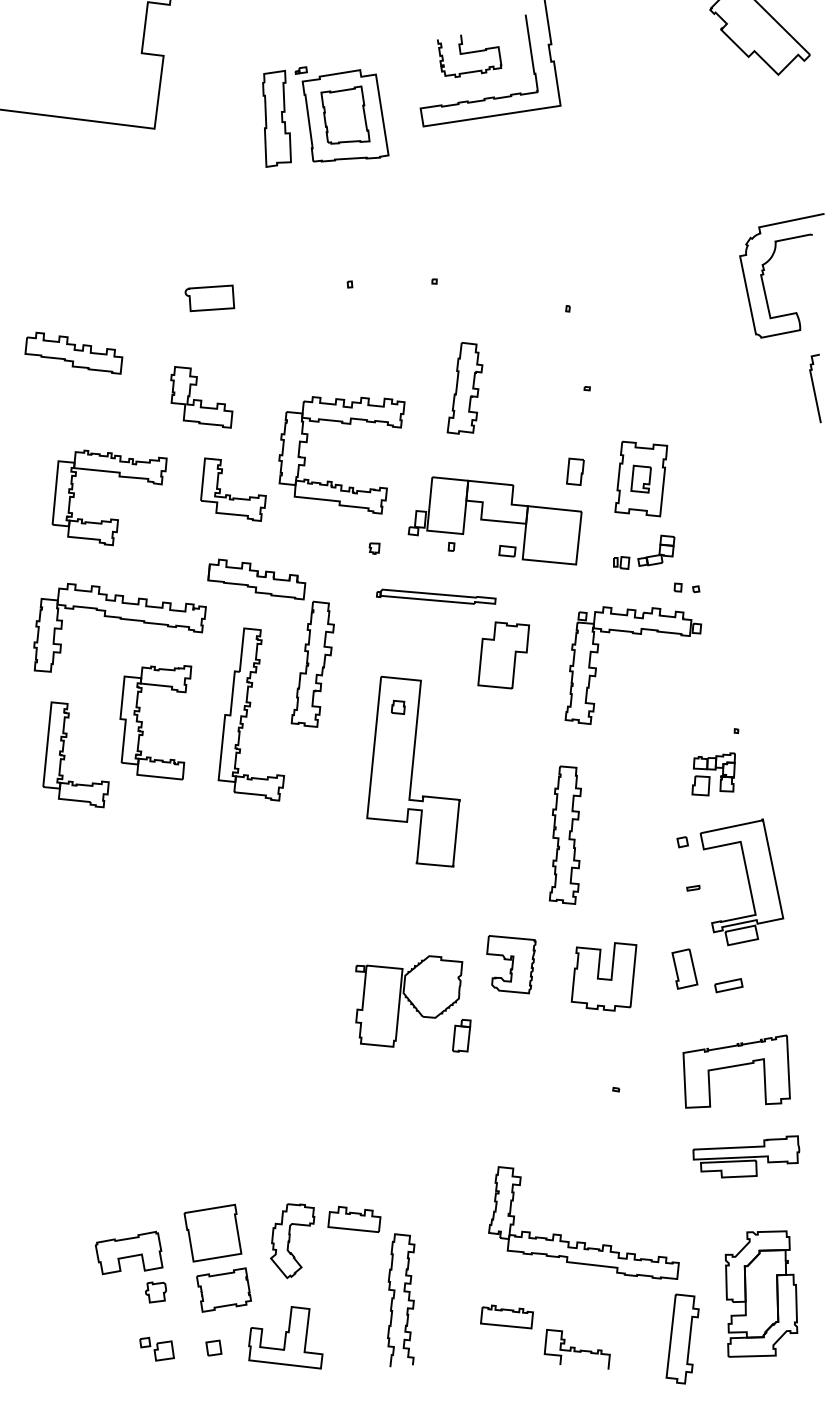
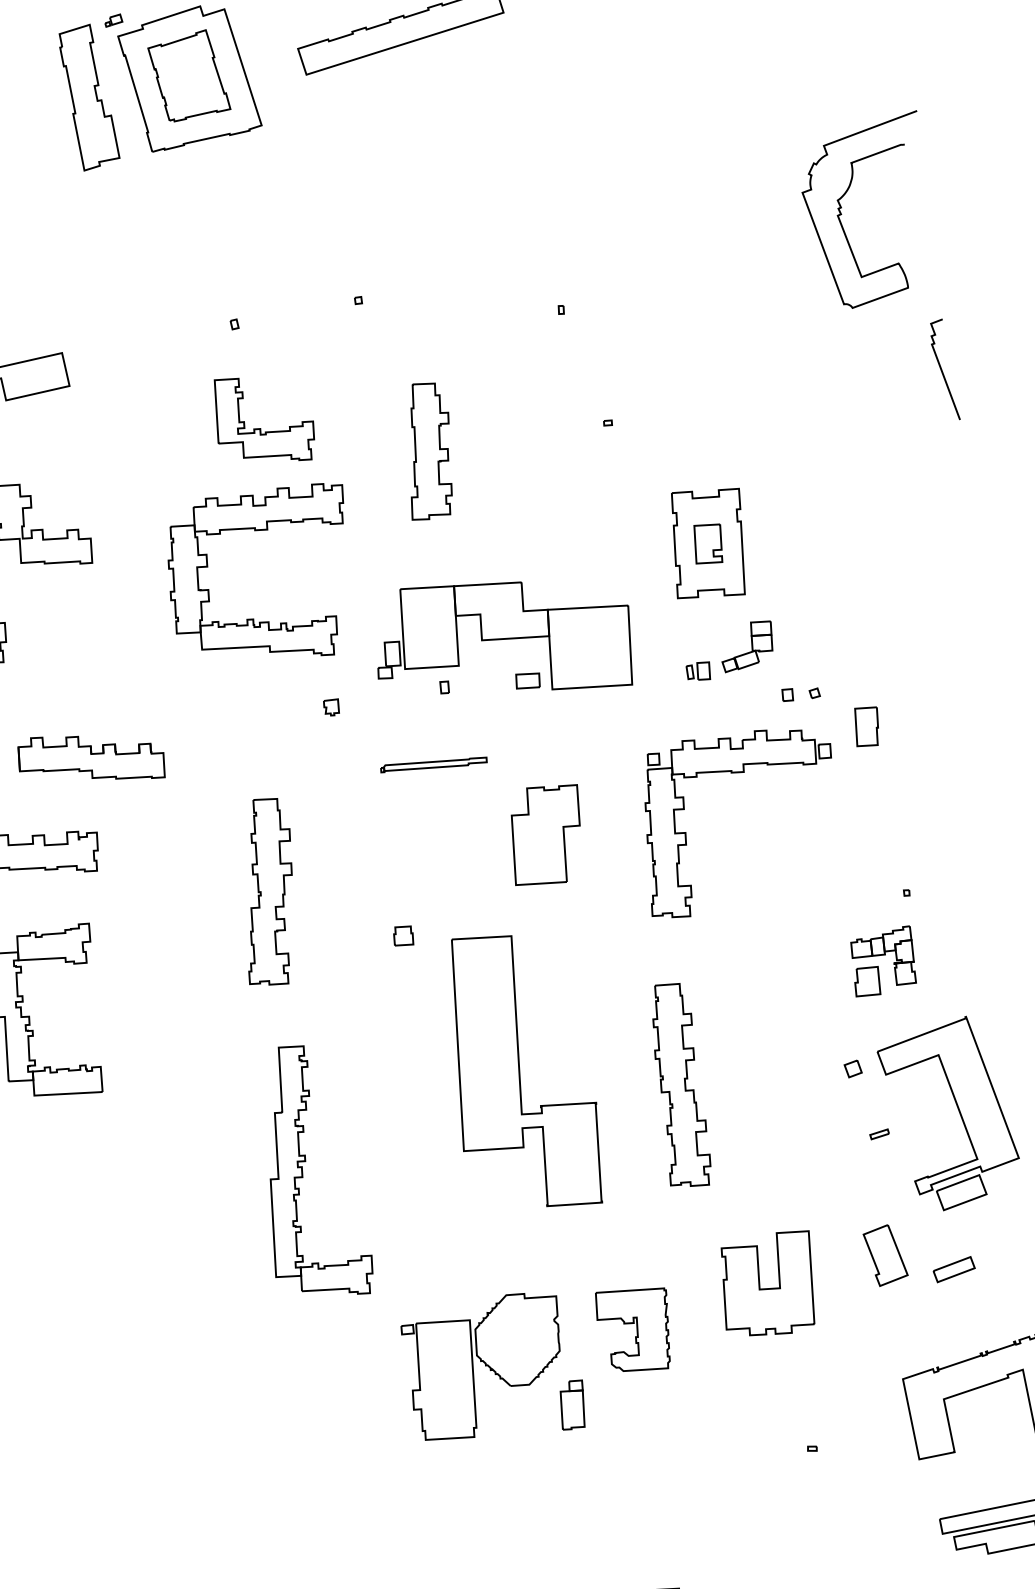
part: (575, 471) -> (867, 726), moved
part: (233, 489) -> (263, 419), moved
part: (256, 579) -> (90, 758), moved
part: (436, 596) -> (433, 763), size x0.6
part: (251, 714) -> (309, 1172), moved
part: (413, 771) -> (521, 1071), moved
part: (511, 964) -> (635, 1329), moved

